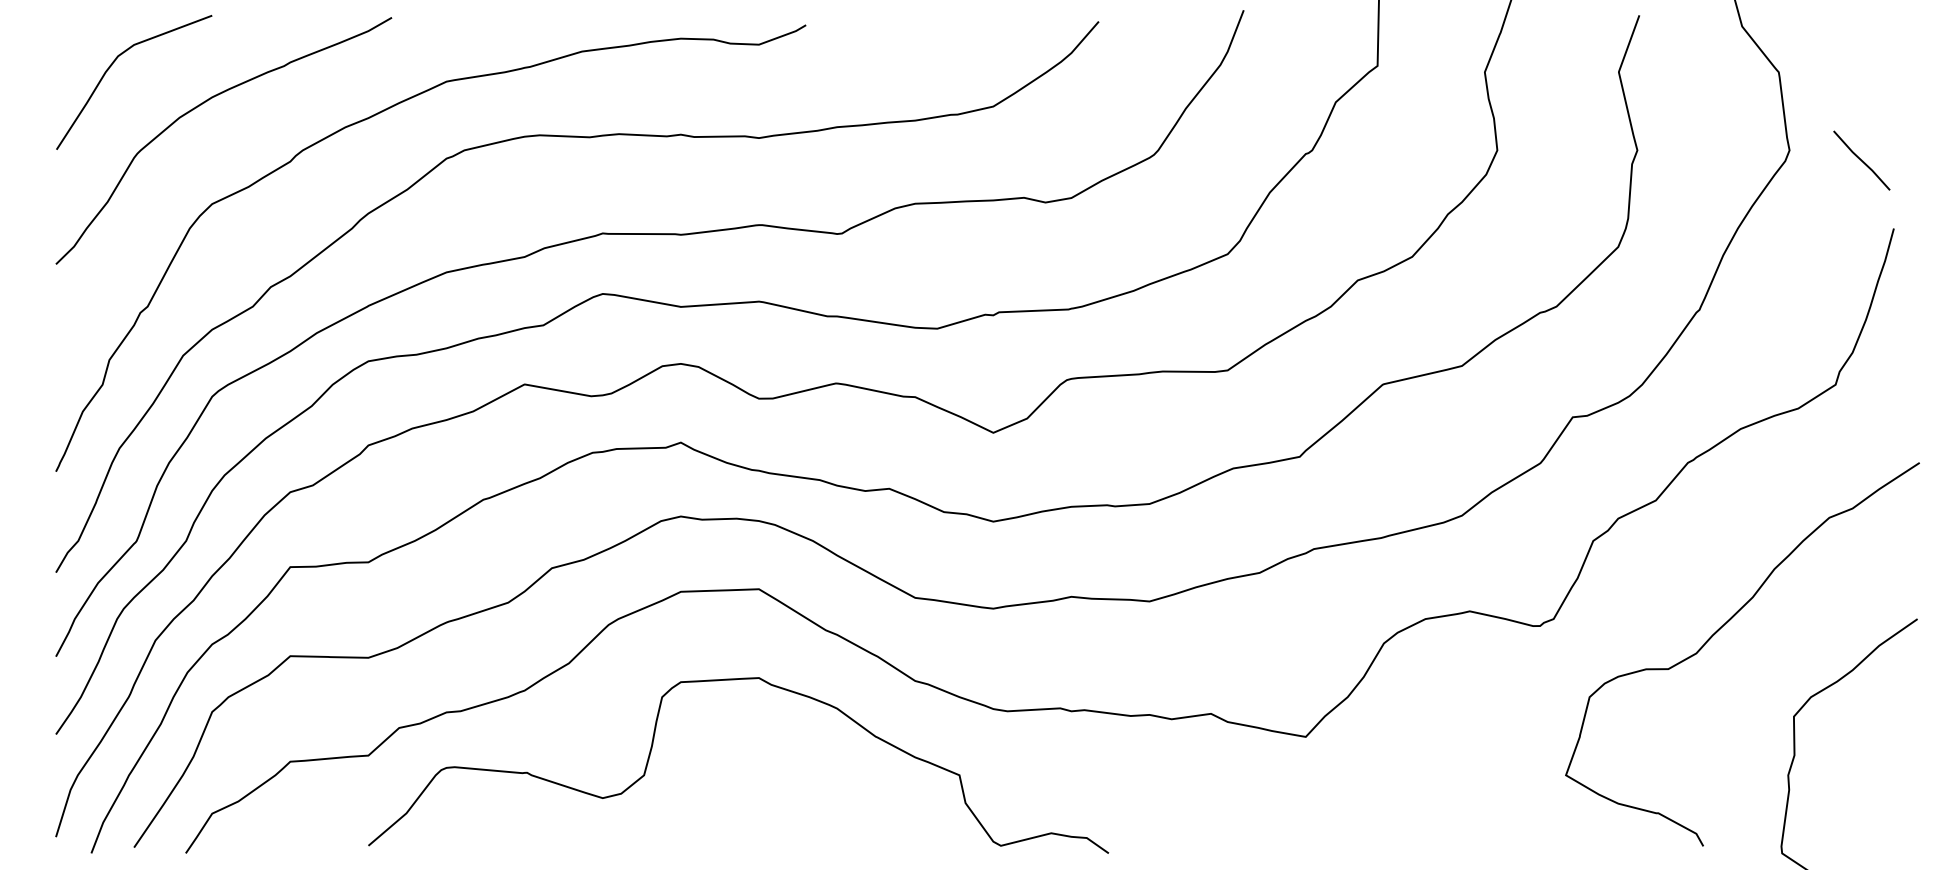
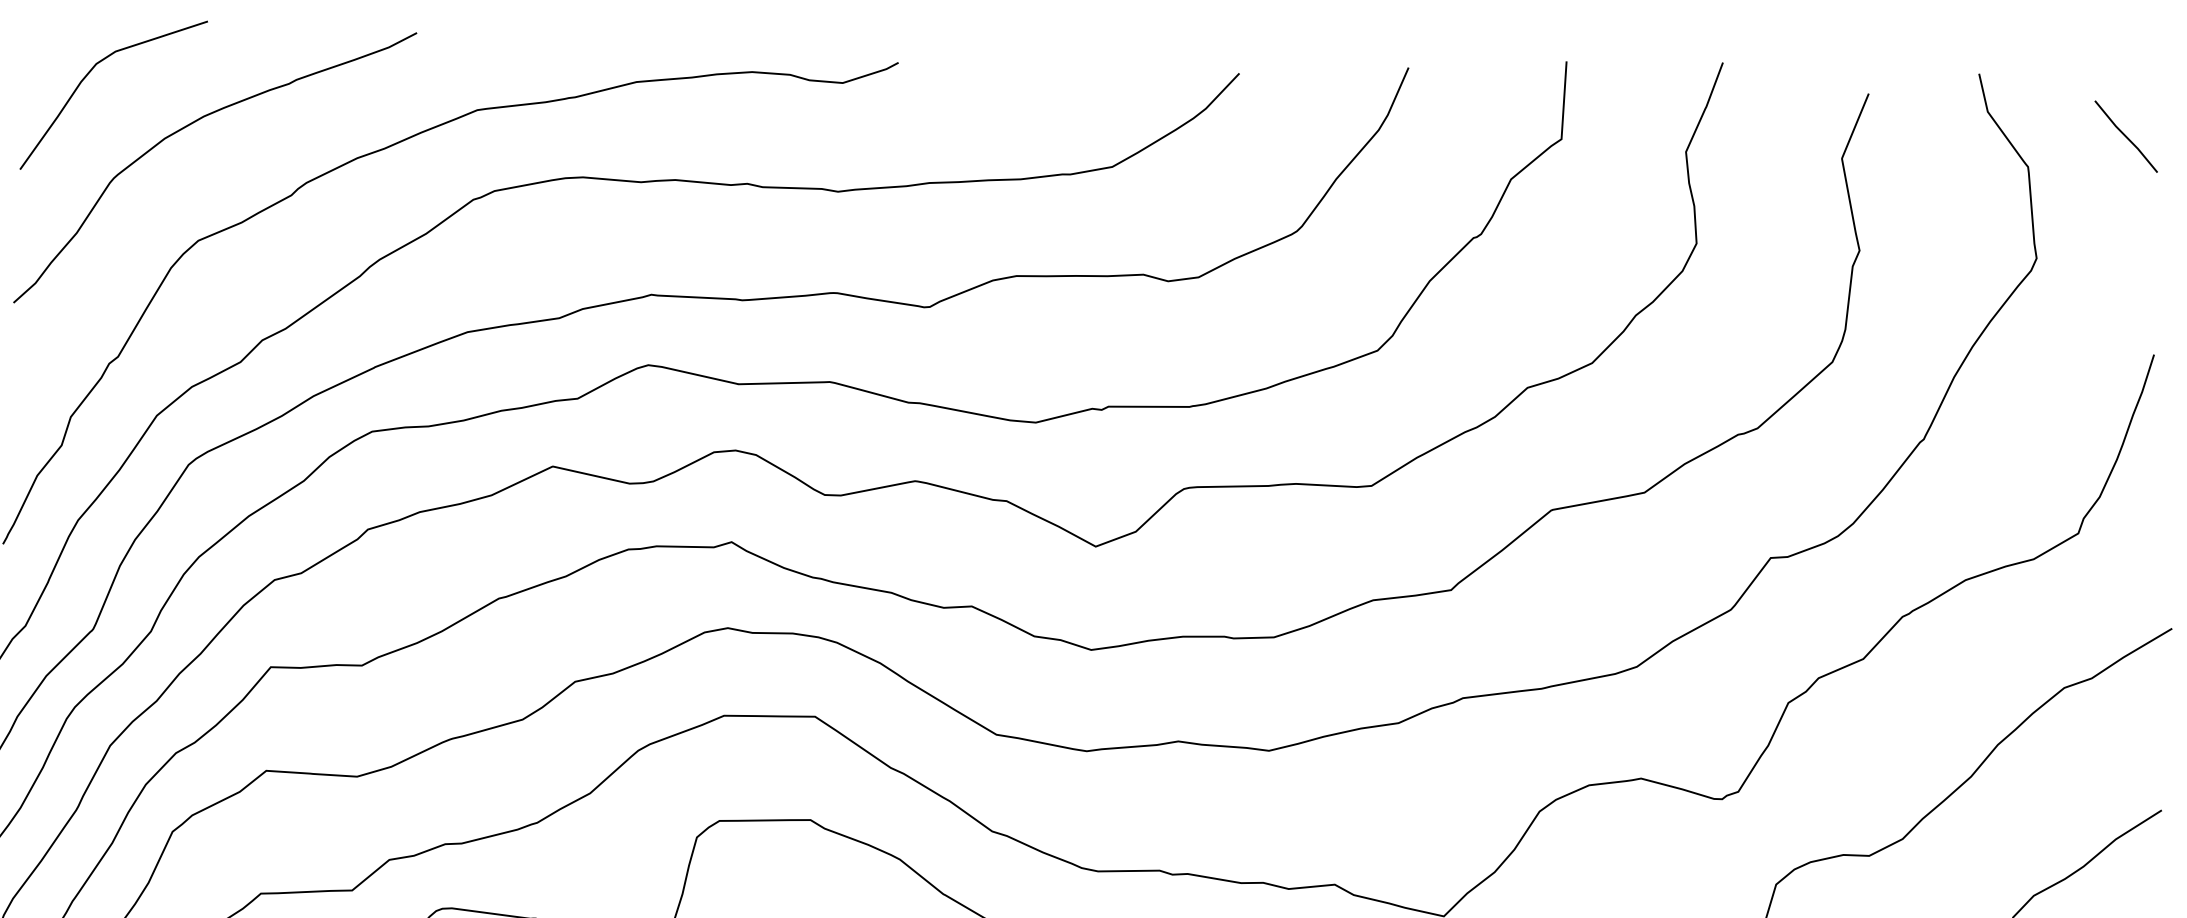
line: (1861, 160) -> (2125, 136), moved

